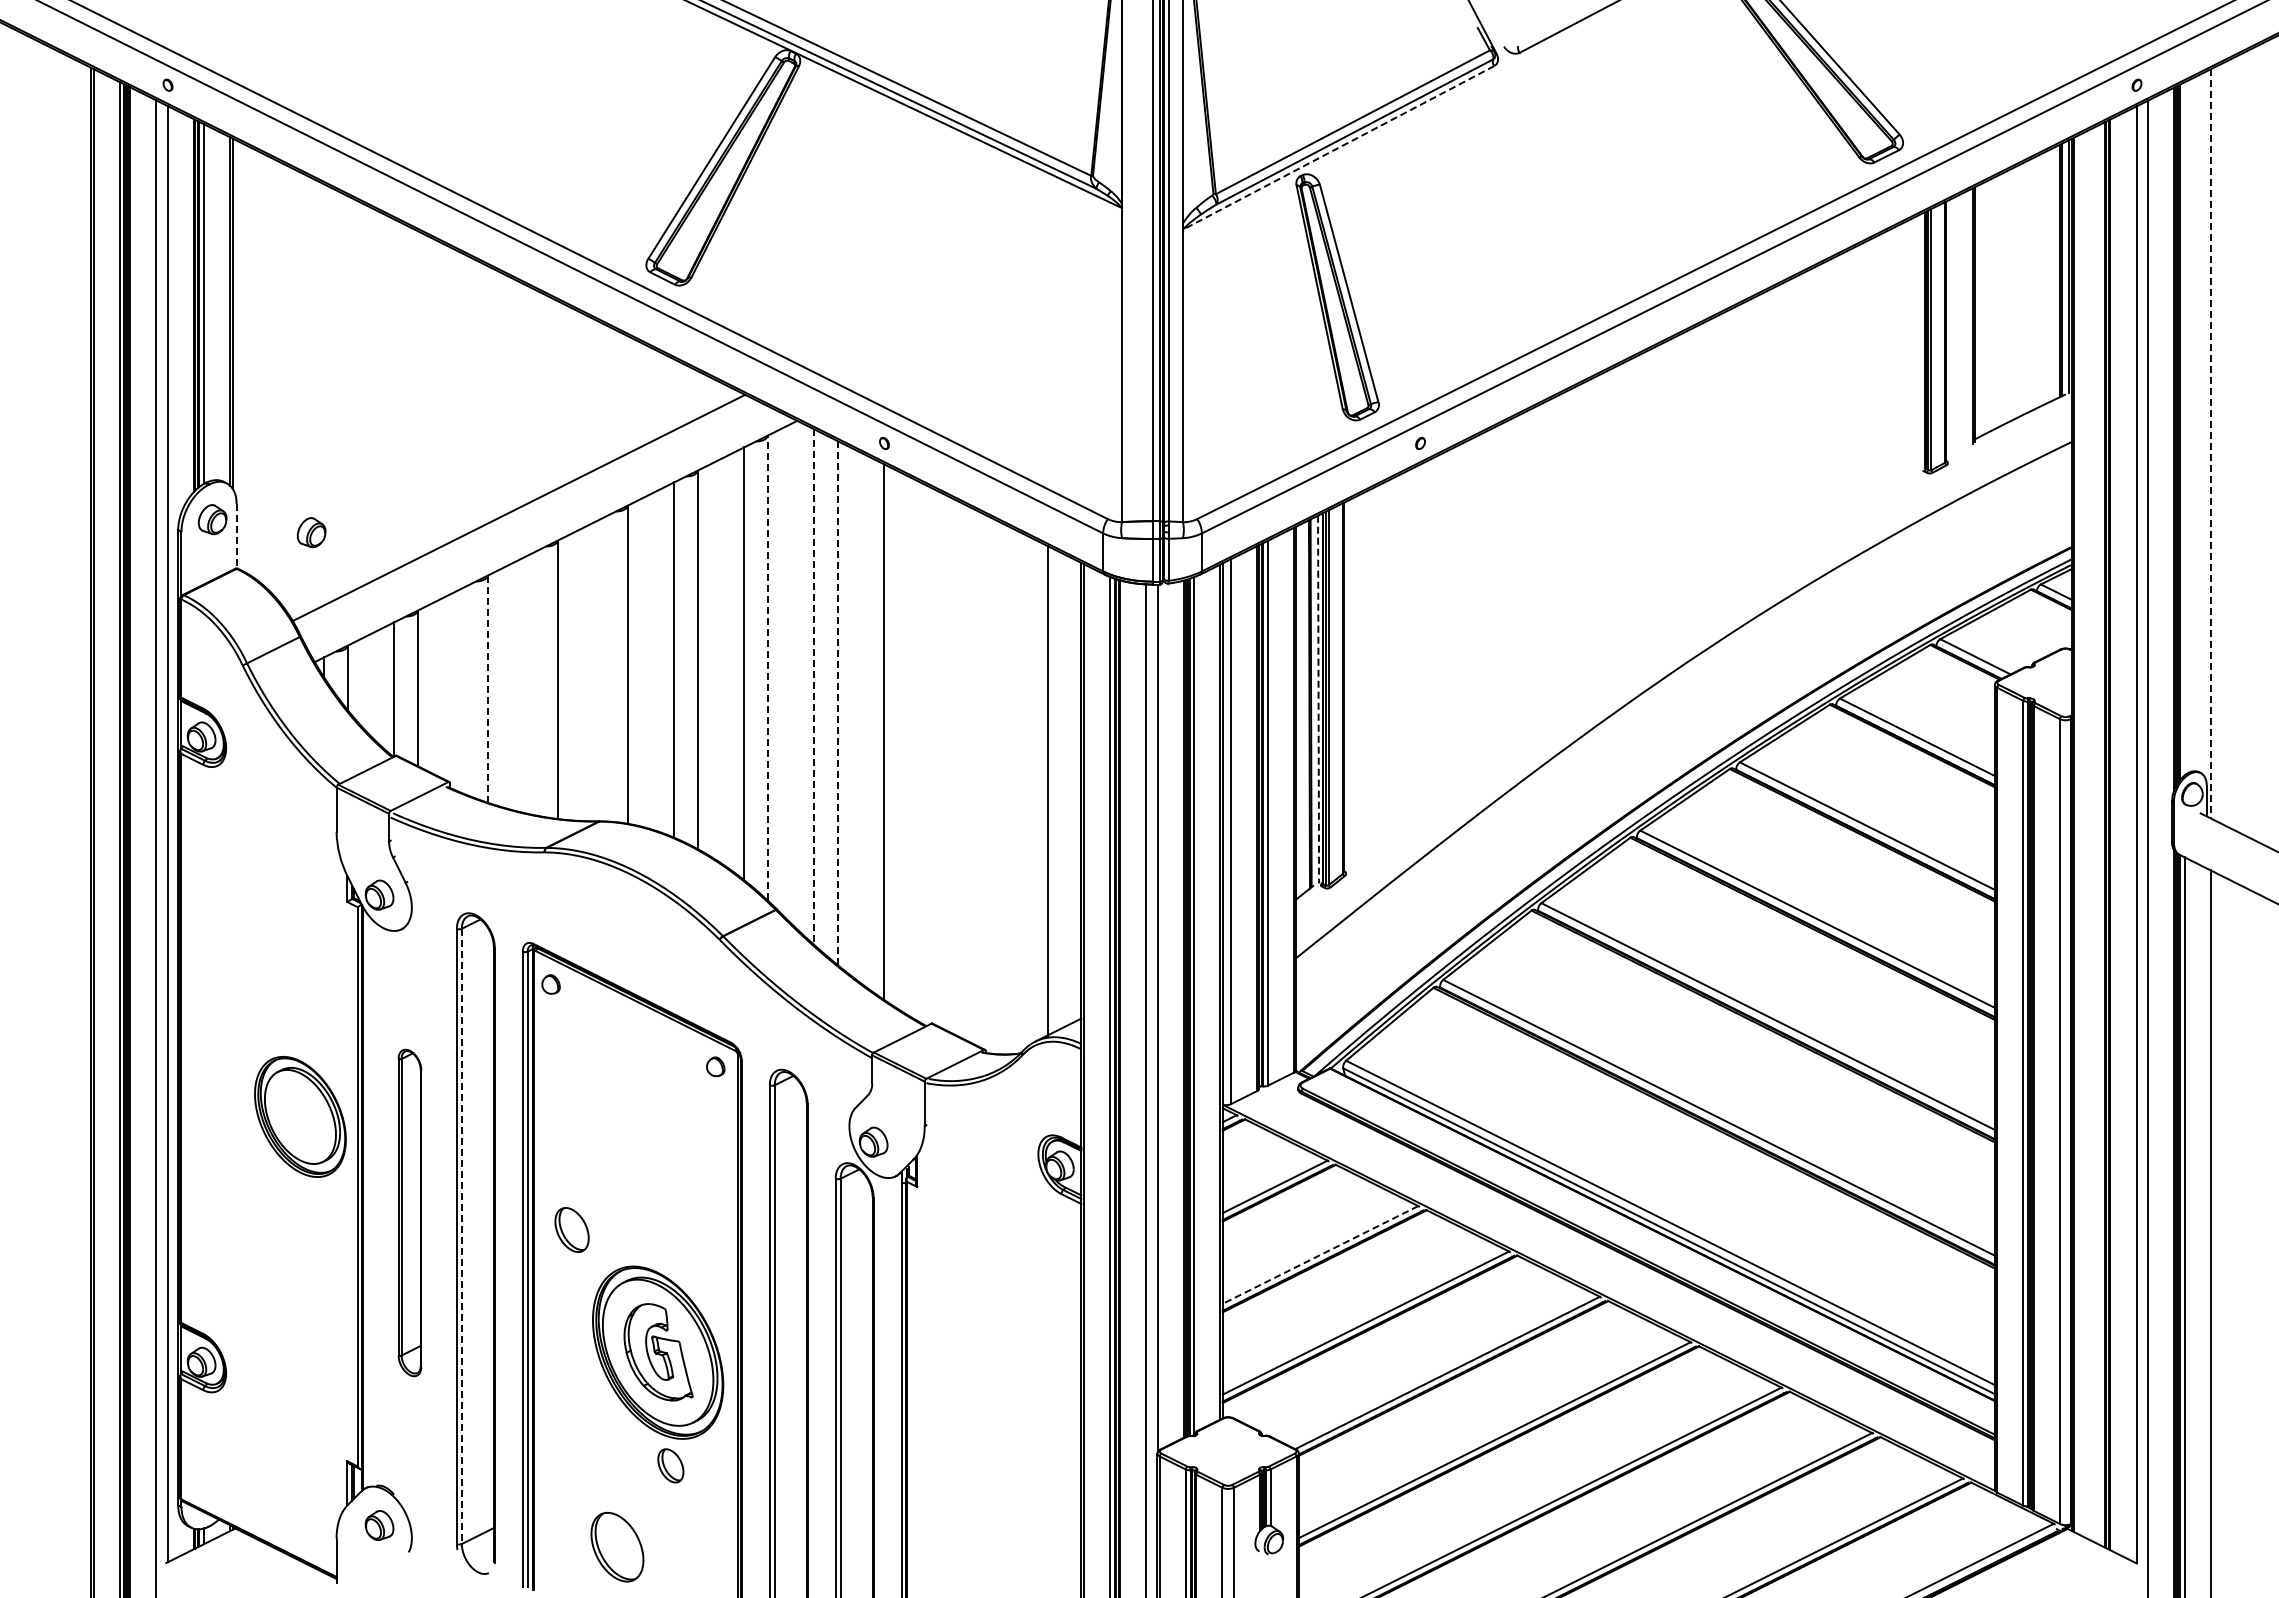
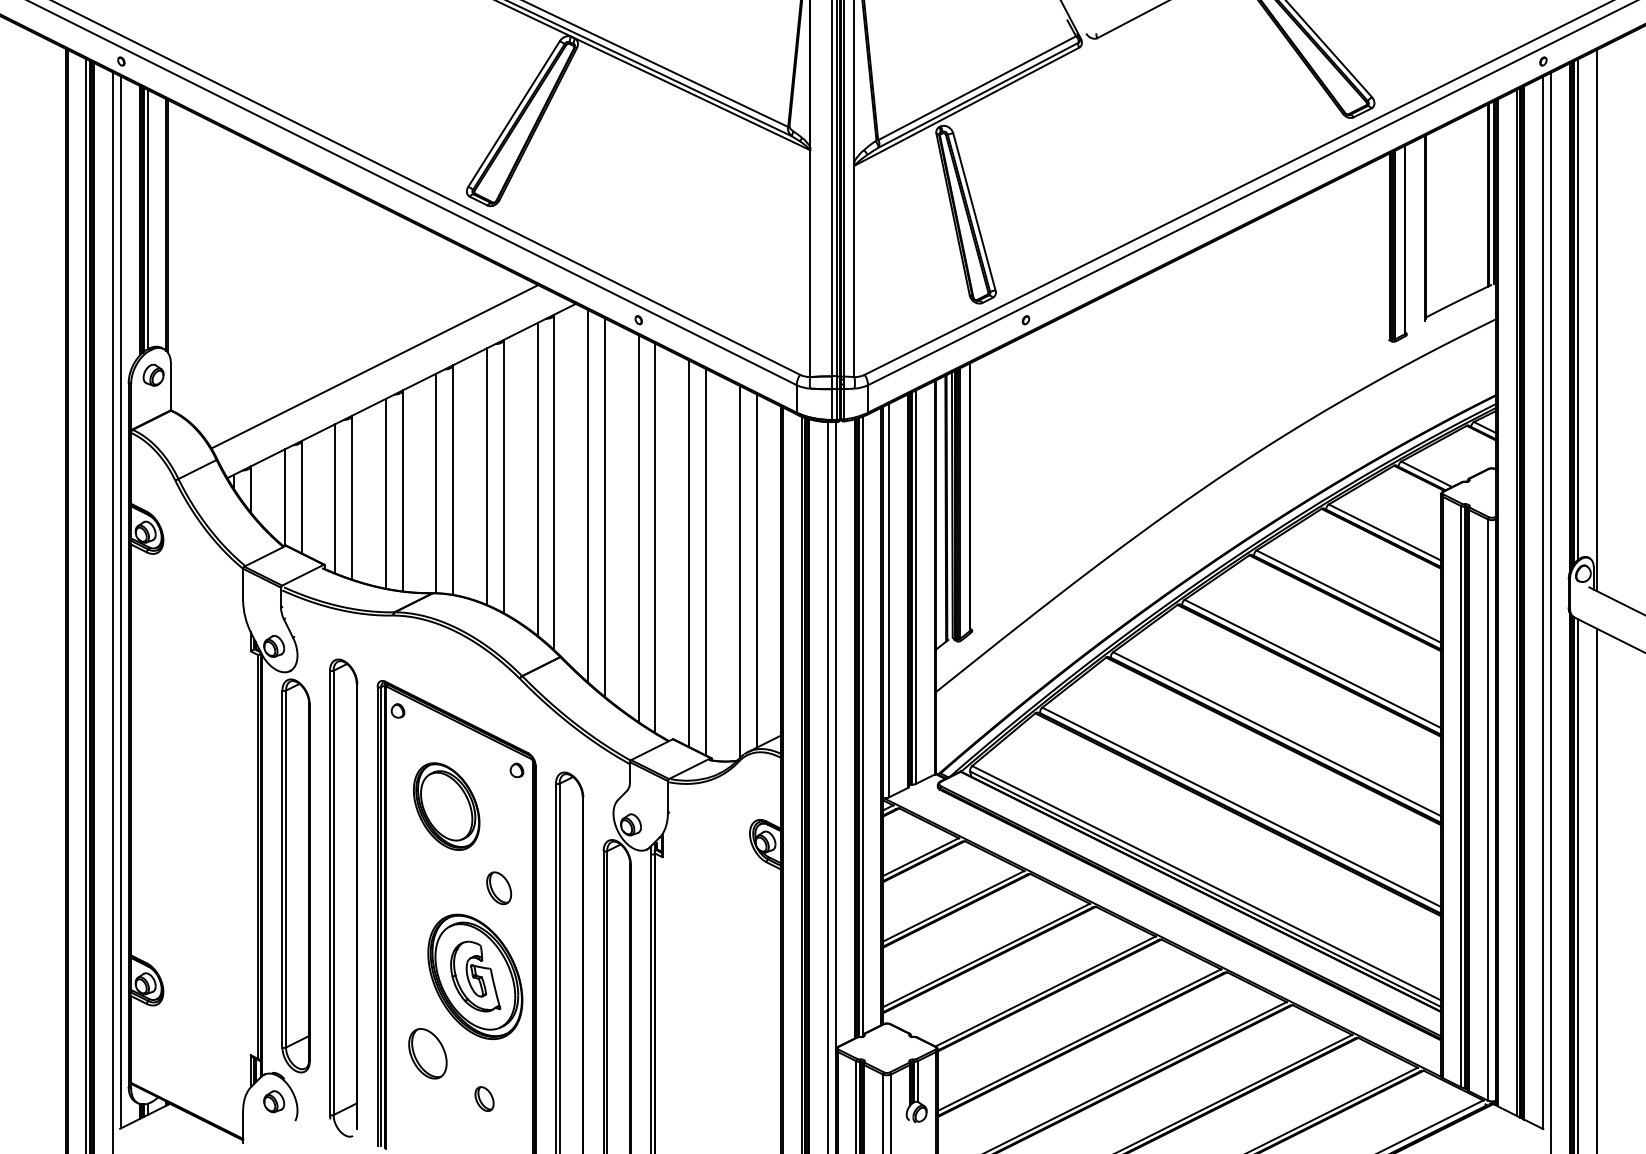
line: (1338, 147) -> (966, 106), dashed -> solid
line: (2184, 428) -> (1577, 309), added
line: (2210, 444) -> (1596, 320), dashed -> solid
part: (311, 532) -> (225, 384), removed
line: (236, 536) -> (170, 387), dashed -> solid
line: (767, 667) -> (554, 482), dashed -> solid
line: (604, 669) -> (436, 483), added
line: (534, 683) -> (386, 493), added
line: (814, 687) -> (588, 496), dashed -> solid
line: (487, 688) -> (352, 497), dashed -> solid
line: (464, 690) -> (335, 498), added
line: (1318, 699) -> (952, 505), dashed -> solid
line: (837, 702) -> (604, 507), dashed -> solid
line: (907, 745) -> (655, 538), added
line: (954, 766) -> (689, 553), added
line: (977, 778) -> (706, 562), added
line: (1024, 791) -> (739, 571), added
line: (2099, 834) -> (1516, 602), added
part: (300, 1116) -> (446, 806), moved
part: (409, 1212) -> (295, 875), size x1.67
part: (571, 1229) -> (498, 887), moved
line: (461, 1236) -> (333, 892), dashed -> solid
line: (1320, 1255) -> (953, 906), dashed -> solid
part: (670, 1465) -> (484, 1098), moved
part: (617, 1546) -> (427, 1053), moved

